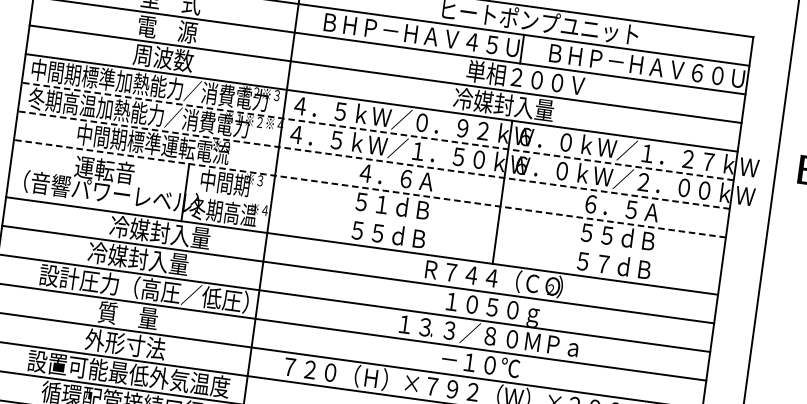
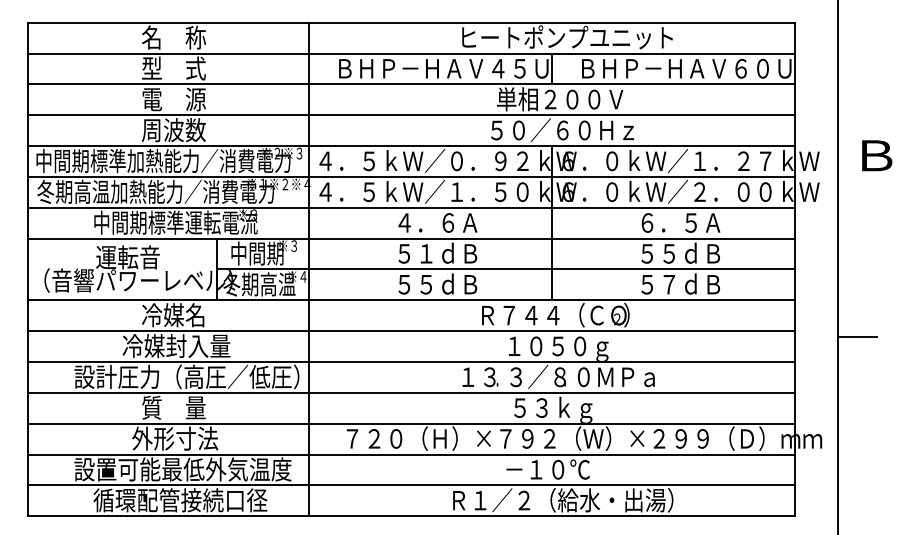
text: (522, 107) -> (560, 130), 冷媒封入量 -> ５０／６０Ｈｚ
line: (378, 131) -> (411, 176), dashed -> solid
line: (374, 159) -> (411, 207), dashed -> solid
line: (370, 188) -> (411, 238), dashed -> solid
line: (453, 229) -> (505, 269), added
text: (180, 235) -> (217, 315), 冷媒封入量 -> 冷媒名
line: (770, 337) -> (856, 337), added
text: (480, 365) -> (553, 409), －１０℃ -> ５３ｋｇ

